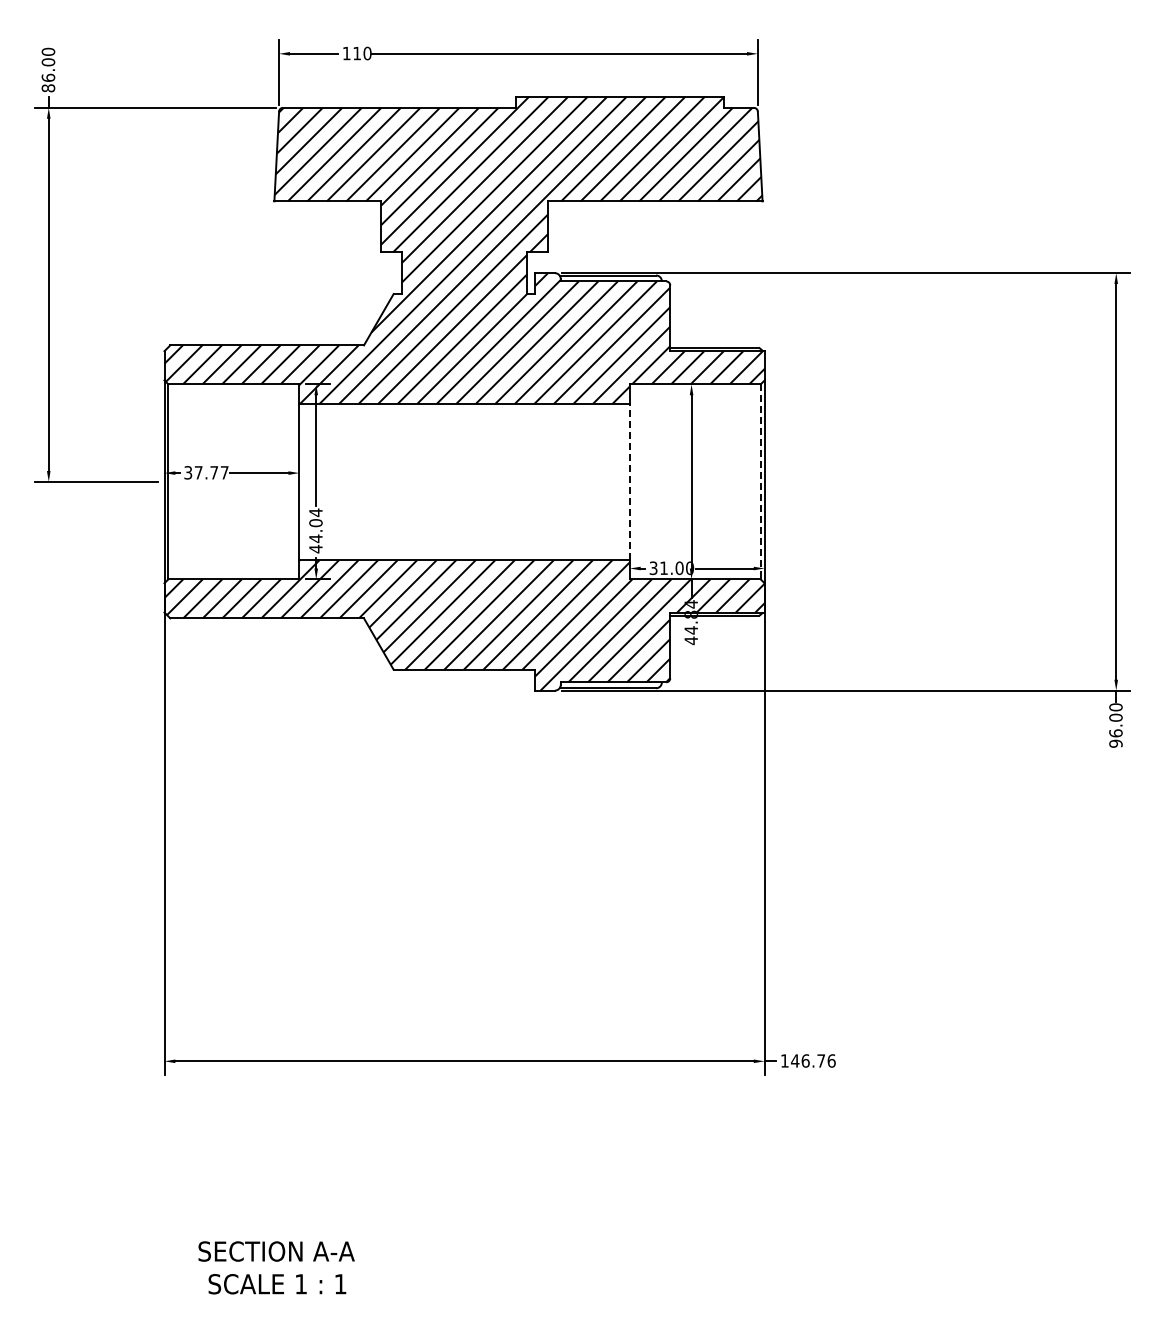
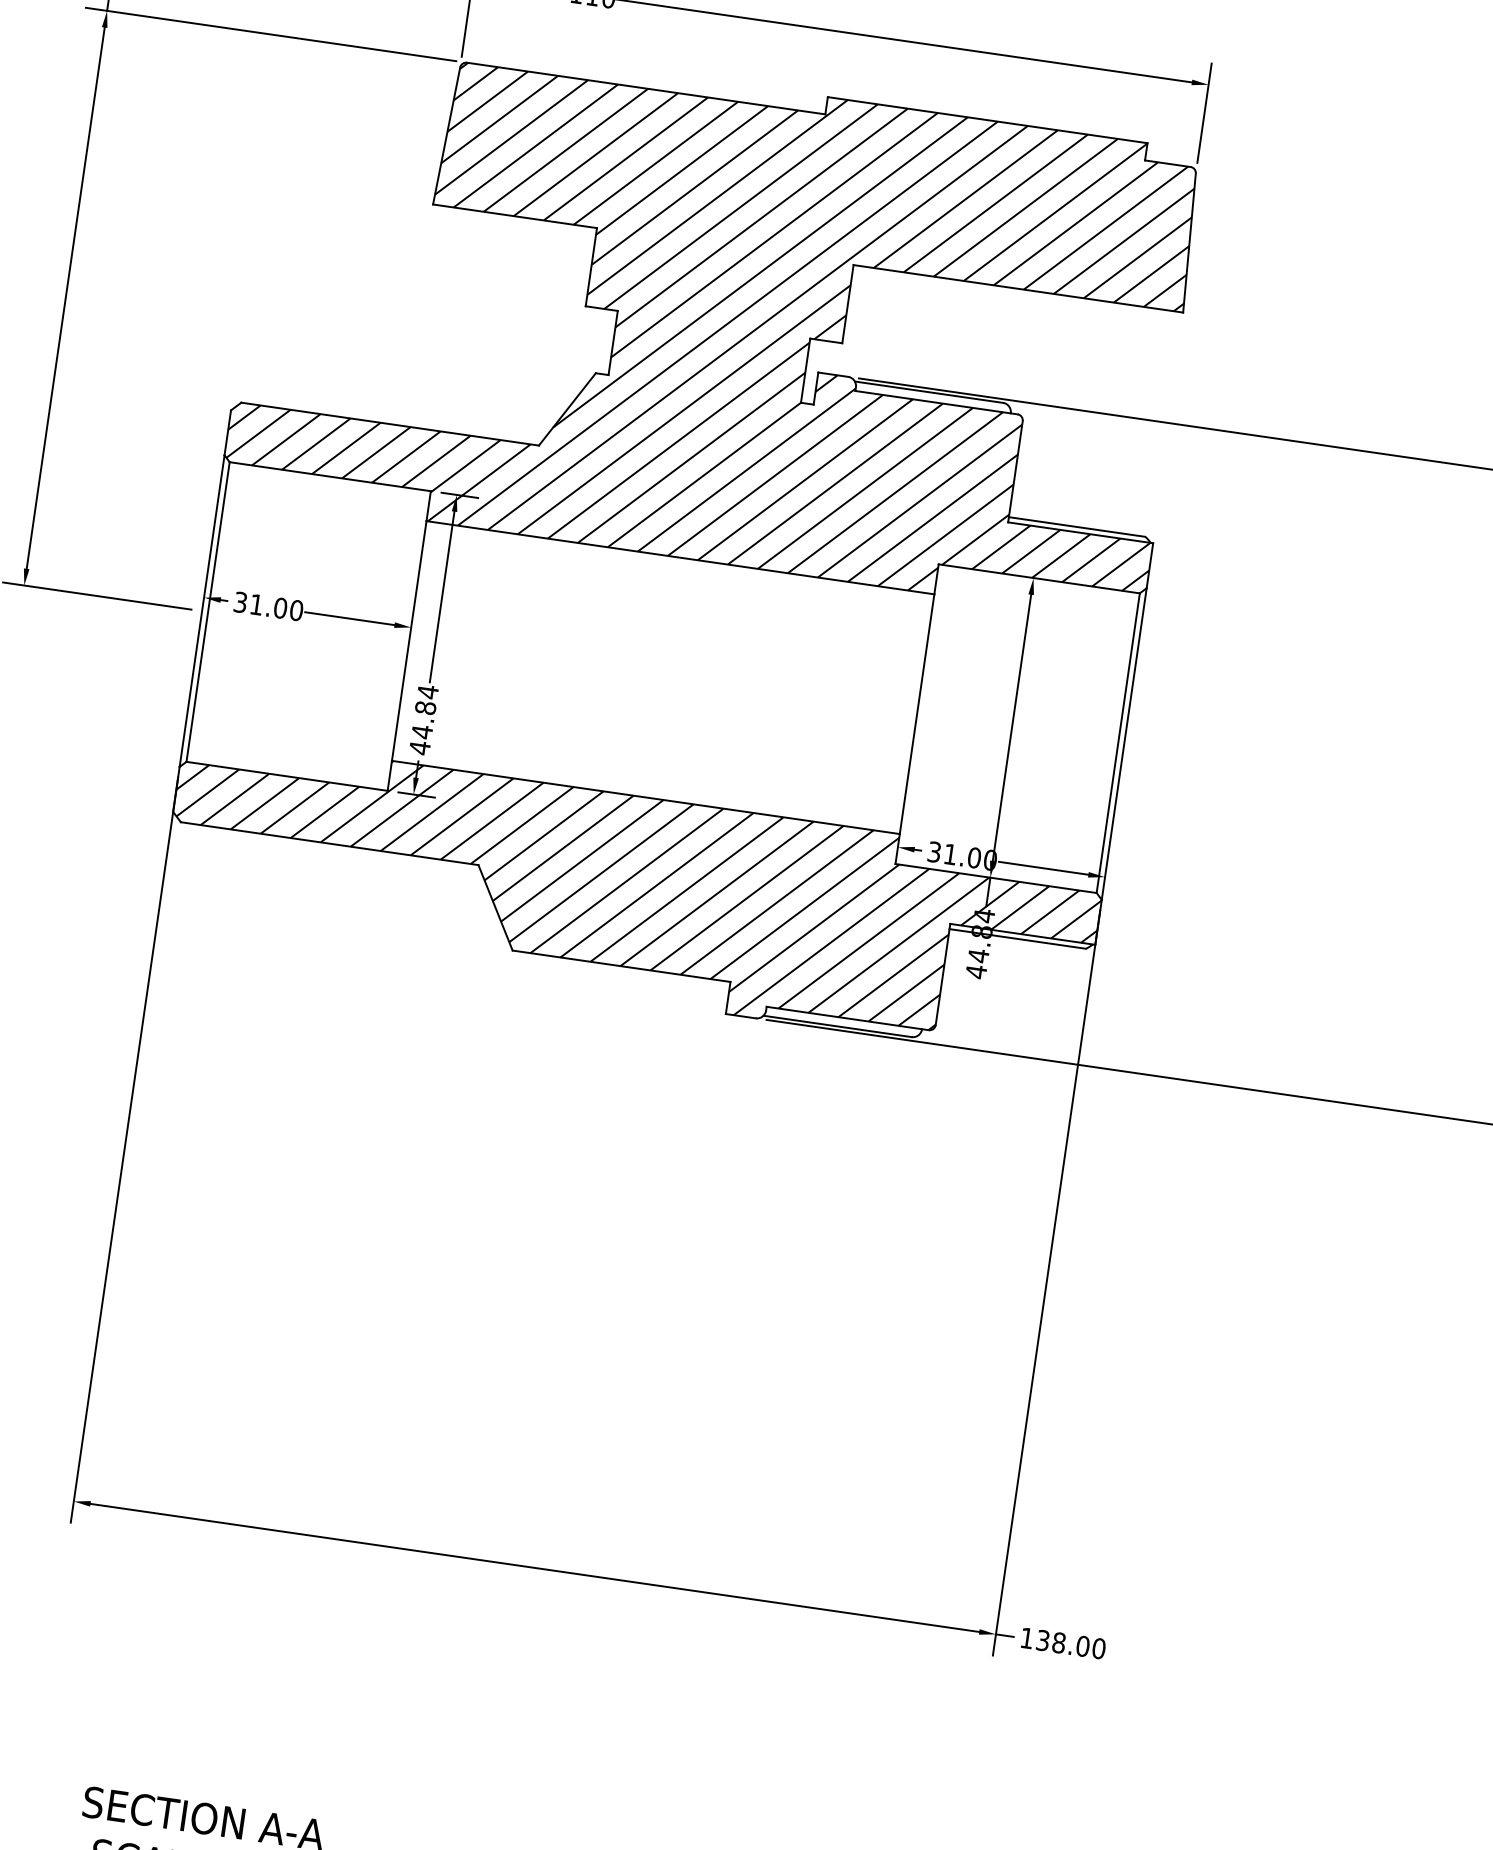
text: (211, 472) -> (276, 607), 37.77 -> 31.00
line: (629, 481) -> (916, 713), dashed -> solid
line: (760, 481) -> (1117, 742), dashed -> solid
text: (315, 523) -> (424, 708), 44.04 -> 44.84
text: (813, 1060) -> (1071, 1643), 146.76 -> 138.00

